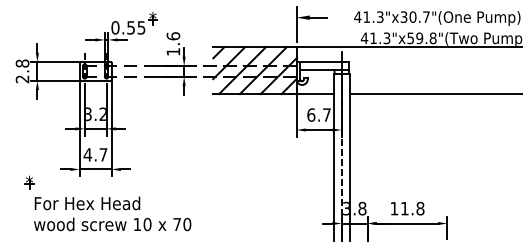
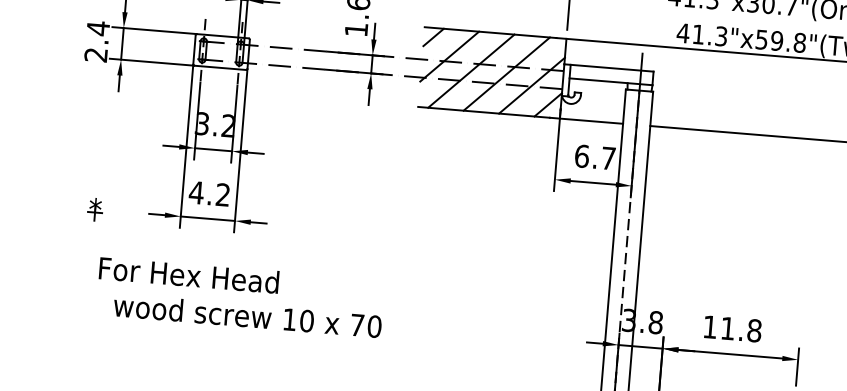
text: (22, 63) -> (98, 28), 2.8 -> 2.4
text: (103, 154) -> (223, 194), 4.7 -> 4.2
part: (29, 182) -> (95, 209), moved
text: (112, 224) -> (247, 316), moved

